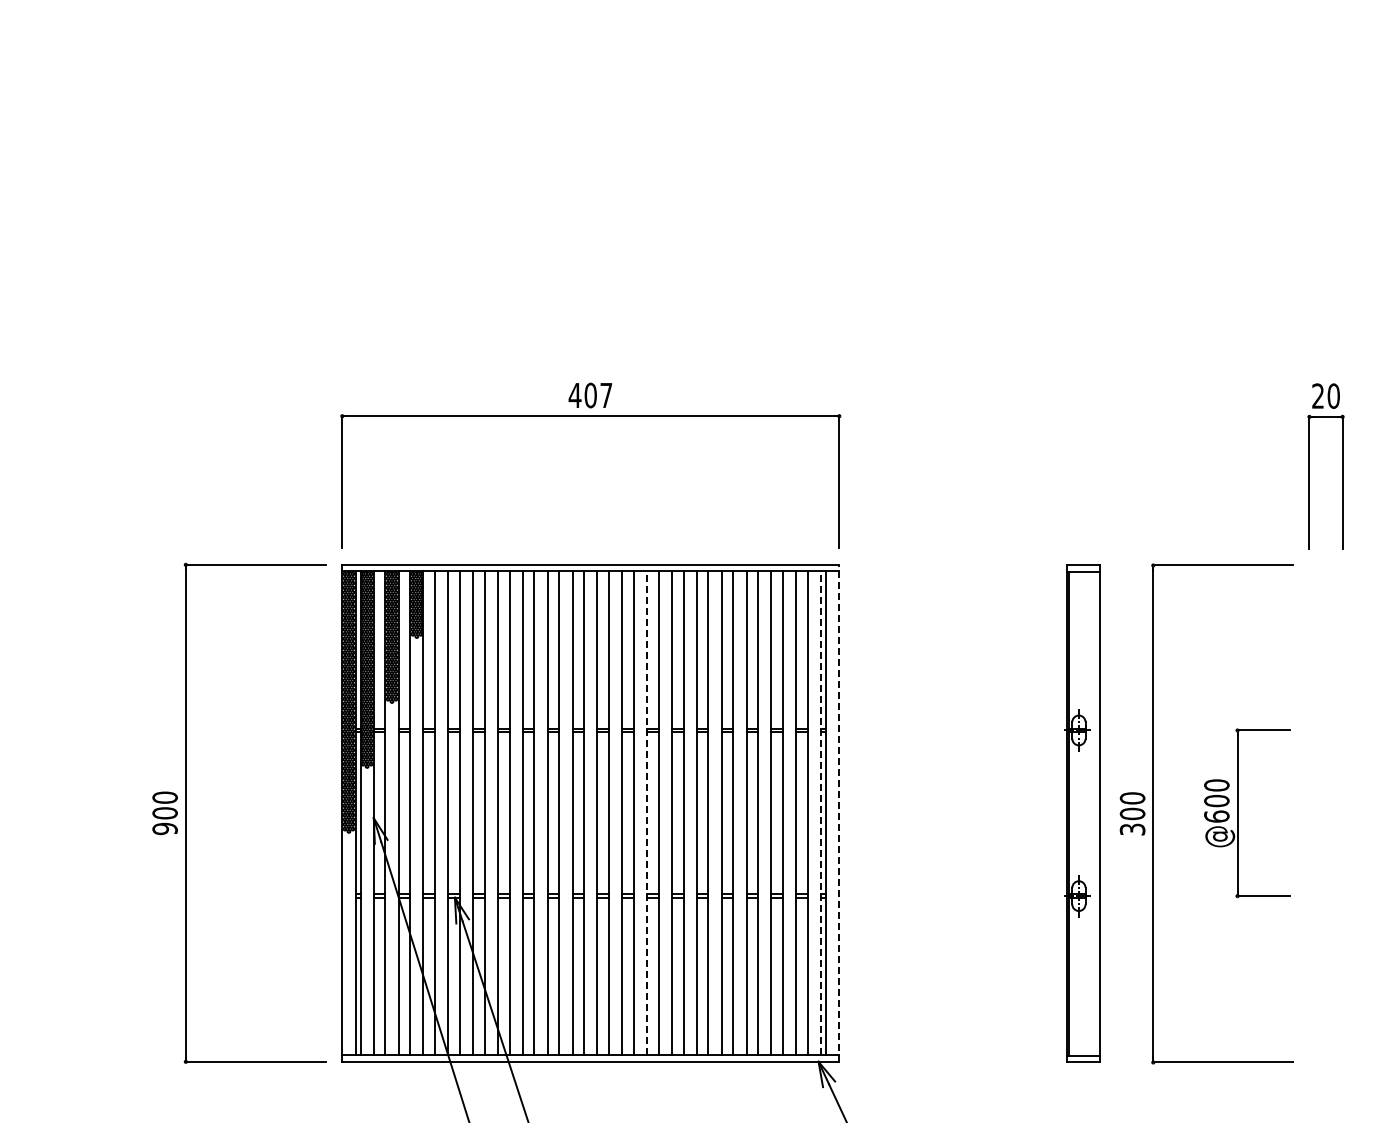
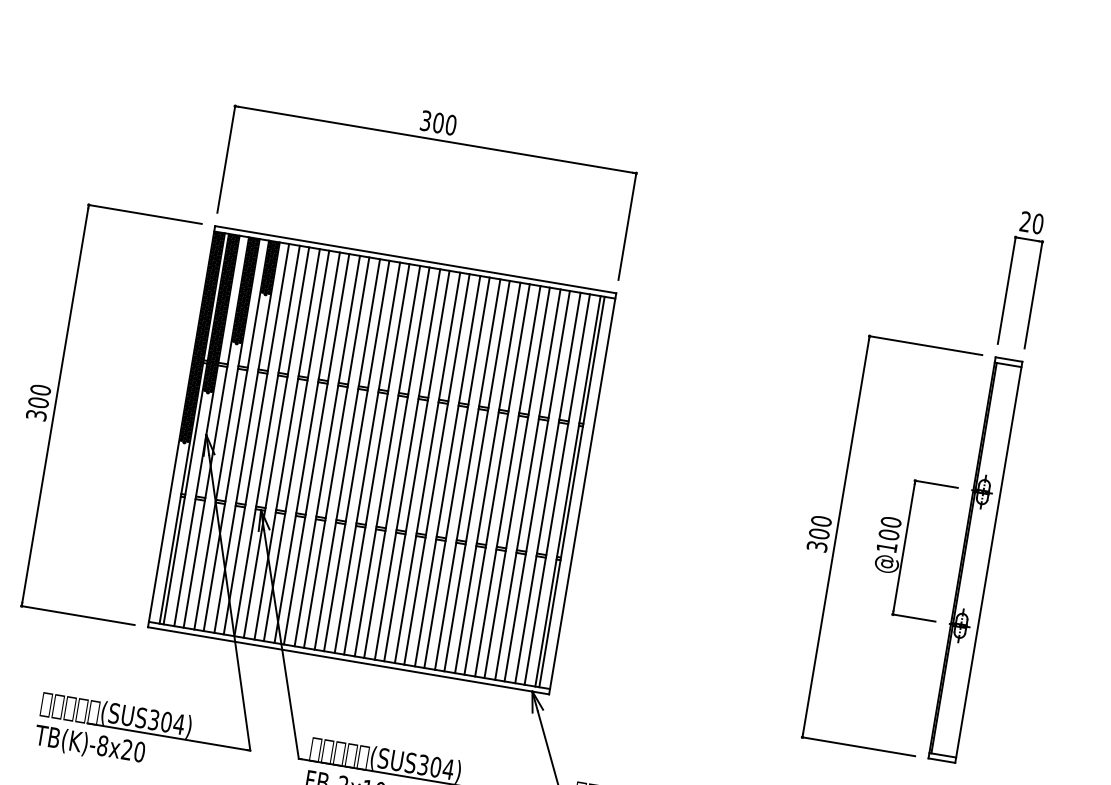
text: (590, 395) -> (438, 123), 407 -> 300
line: (839, 812) -> (582, 493), dashed -> solid
line: (647, 813) -> (427, 468), dashed -> solid
line: (821, 813) -> (568, 491), dashed -> solid
part: (1082, 813) -> (975, 559), moved
text: (1216, 816) -> (886, 547), @600 -> @100
text: (164, 828) -> (36, 414), 900 -> 300

